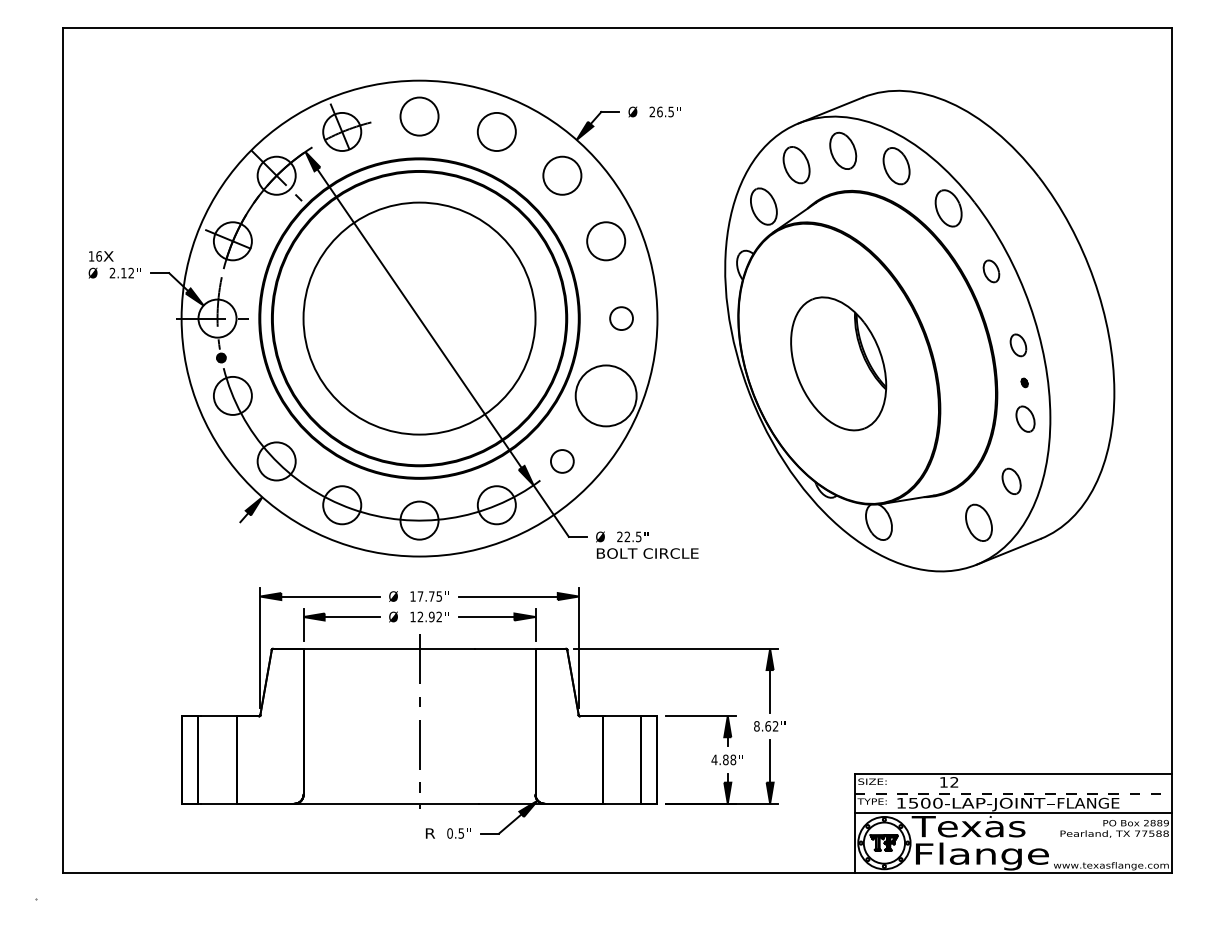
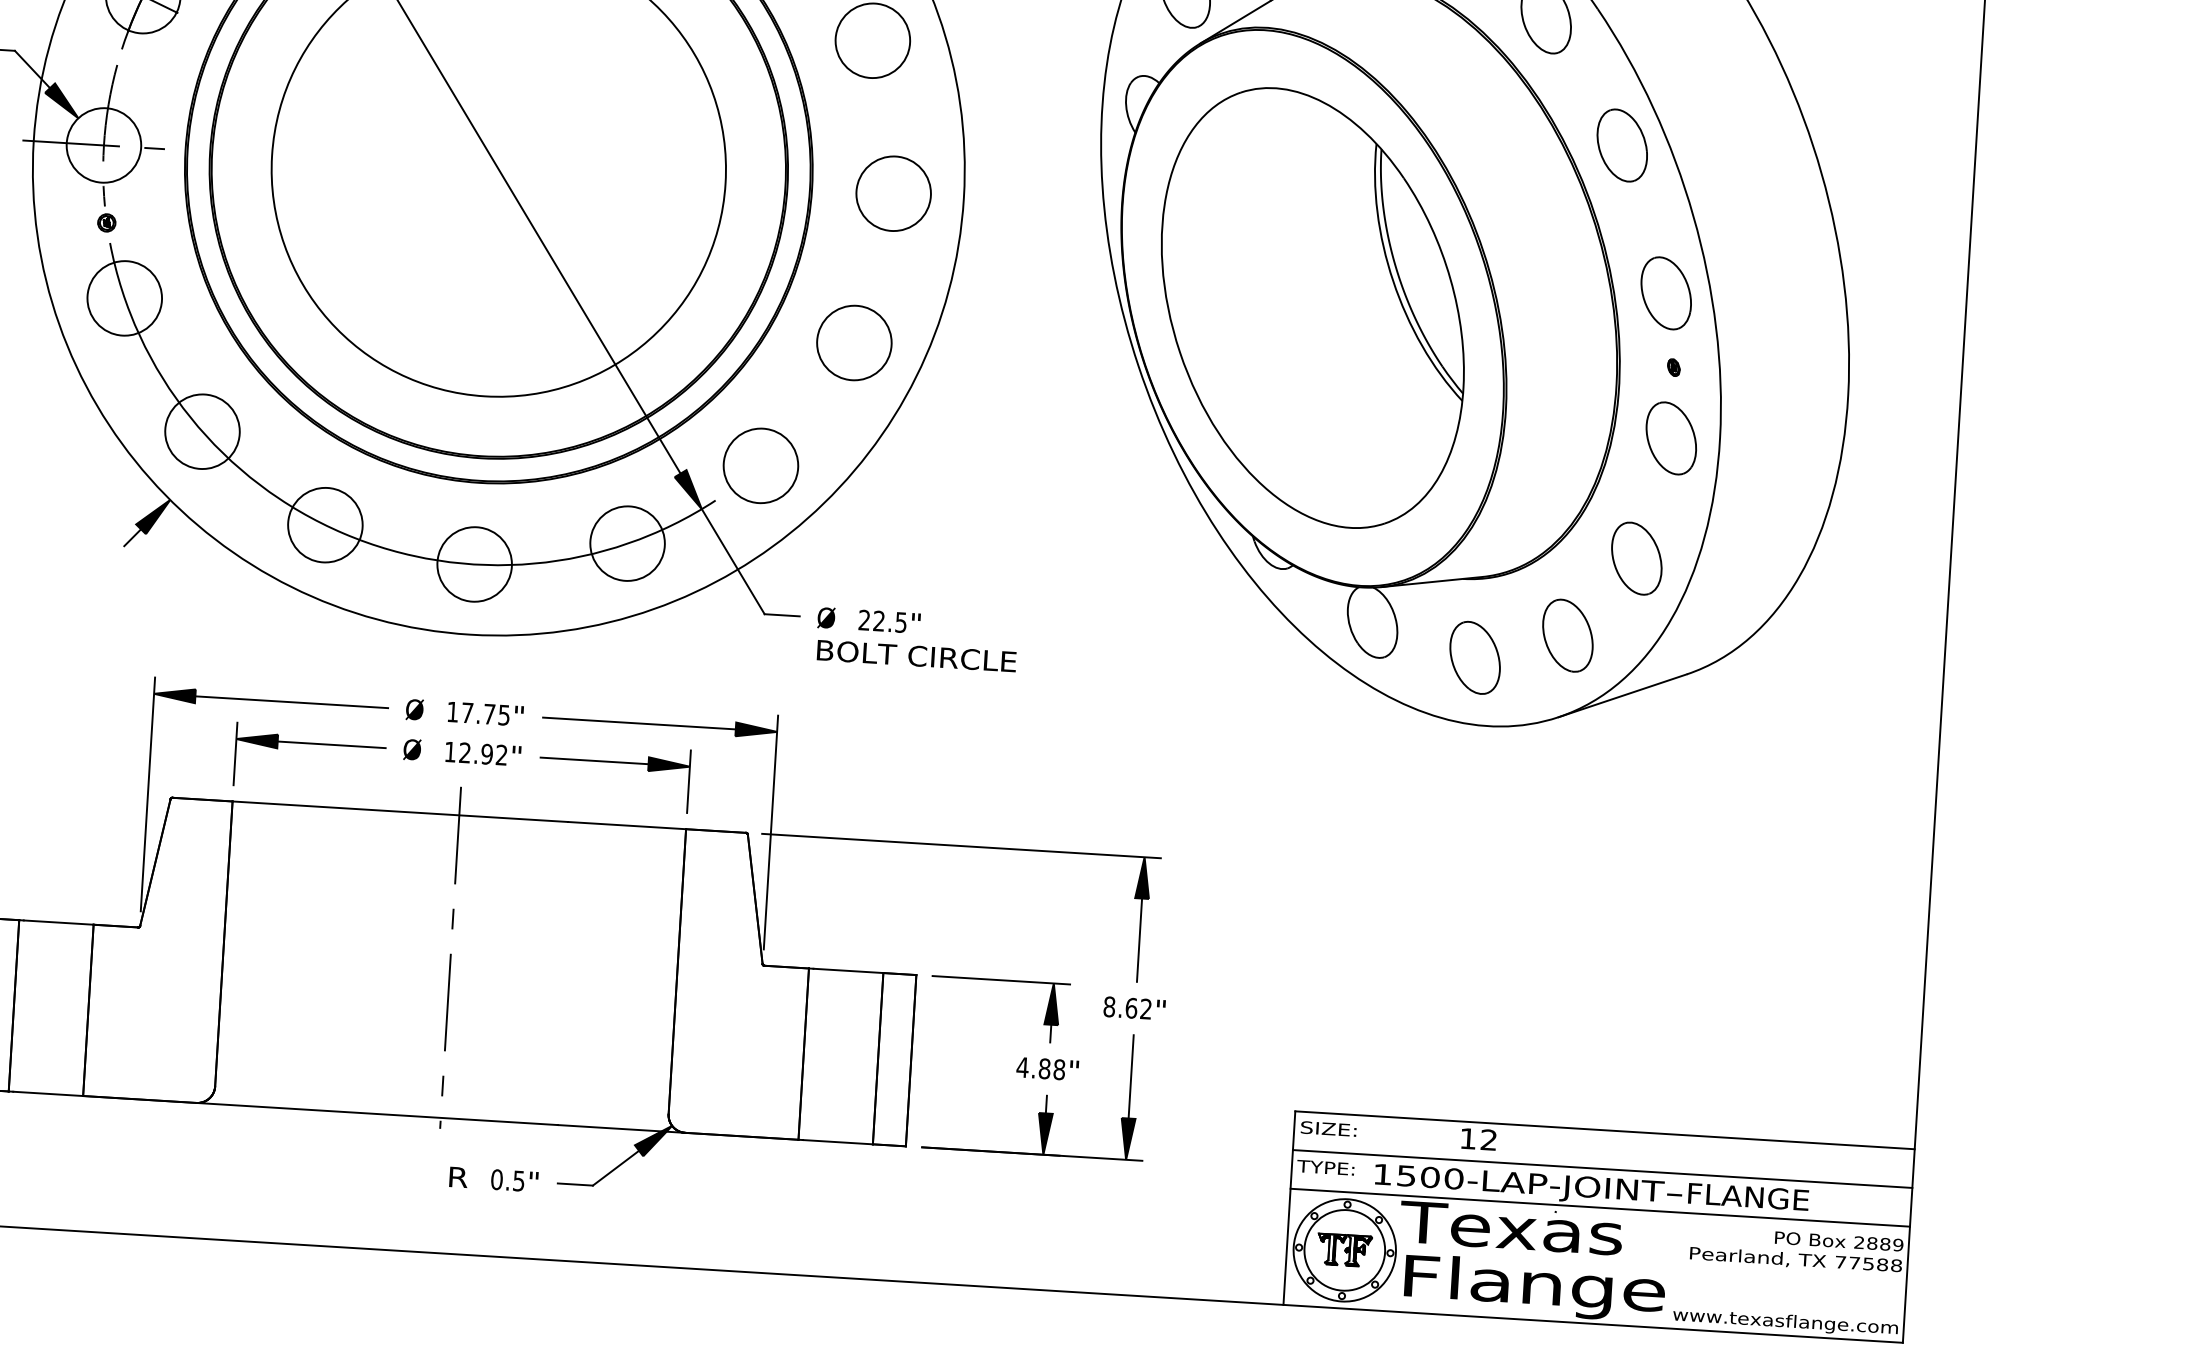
part: (991, 271) -> (1622, 145), size x1.67
circle: (621, 318) -> (893, 193), size x1.67
part: (1018, 345) -> (1666, 293), size x1.67
part: (838, 363) -> (1312, 307), size x1.67
circle: (606, 395) -> (855, 342), size x0.62
part: (1025, 419) -> (1671, 439), size x1.43
circle: (562, 461) -> (761, 465), size x1.67
part: (1011, 481) -> (1636, 558), size x1.43
part: (932, 537) -> (1475, 658), added
line: (1013, 793) -> (1603, 1168), dashed -> solid

